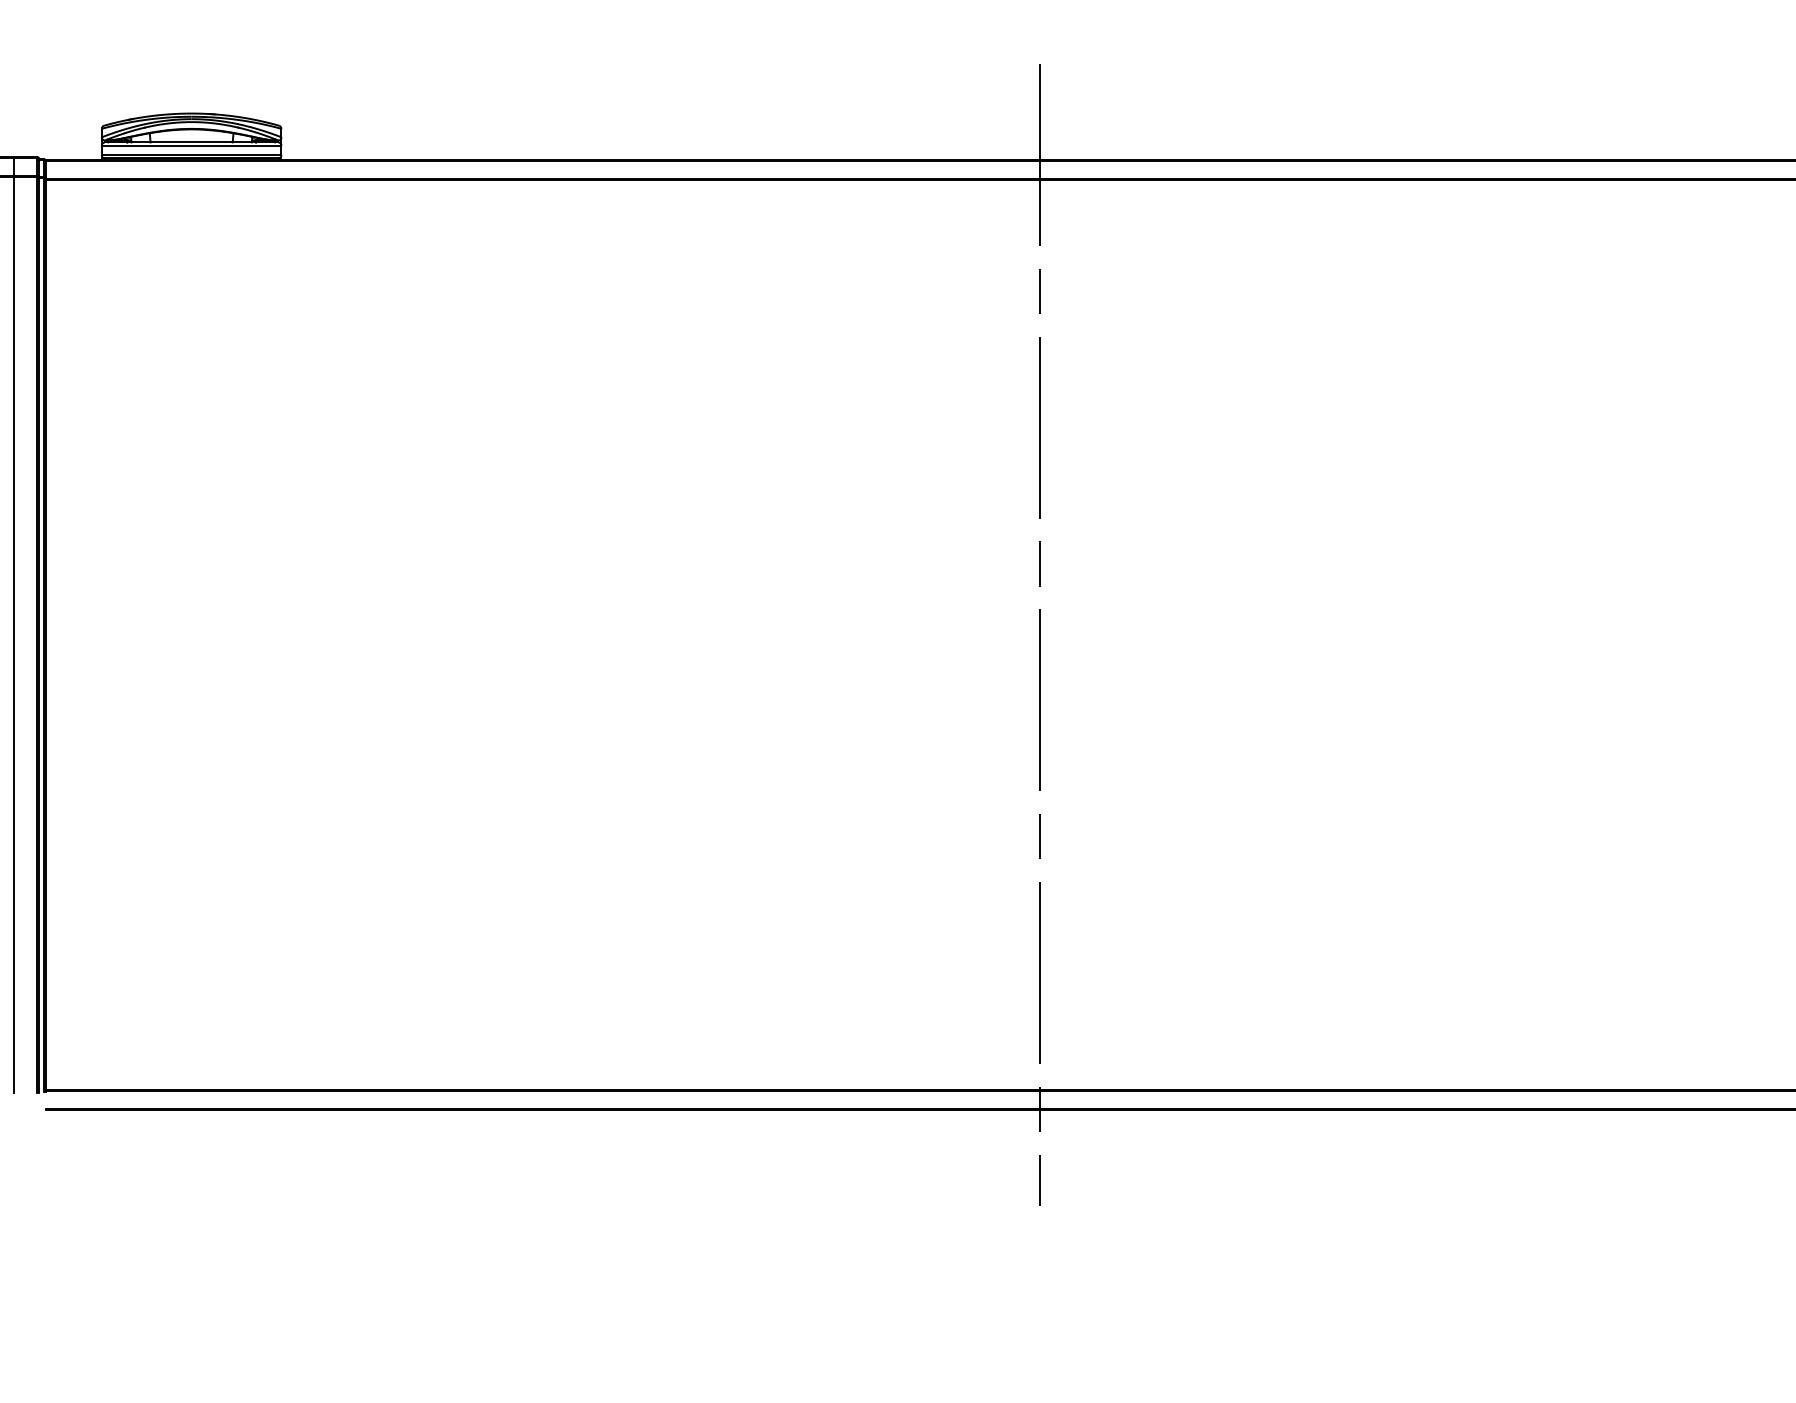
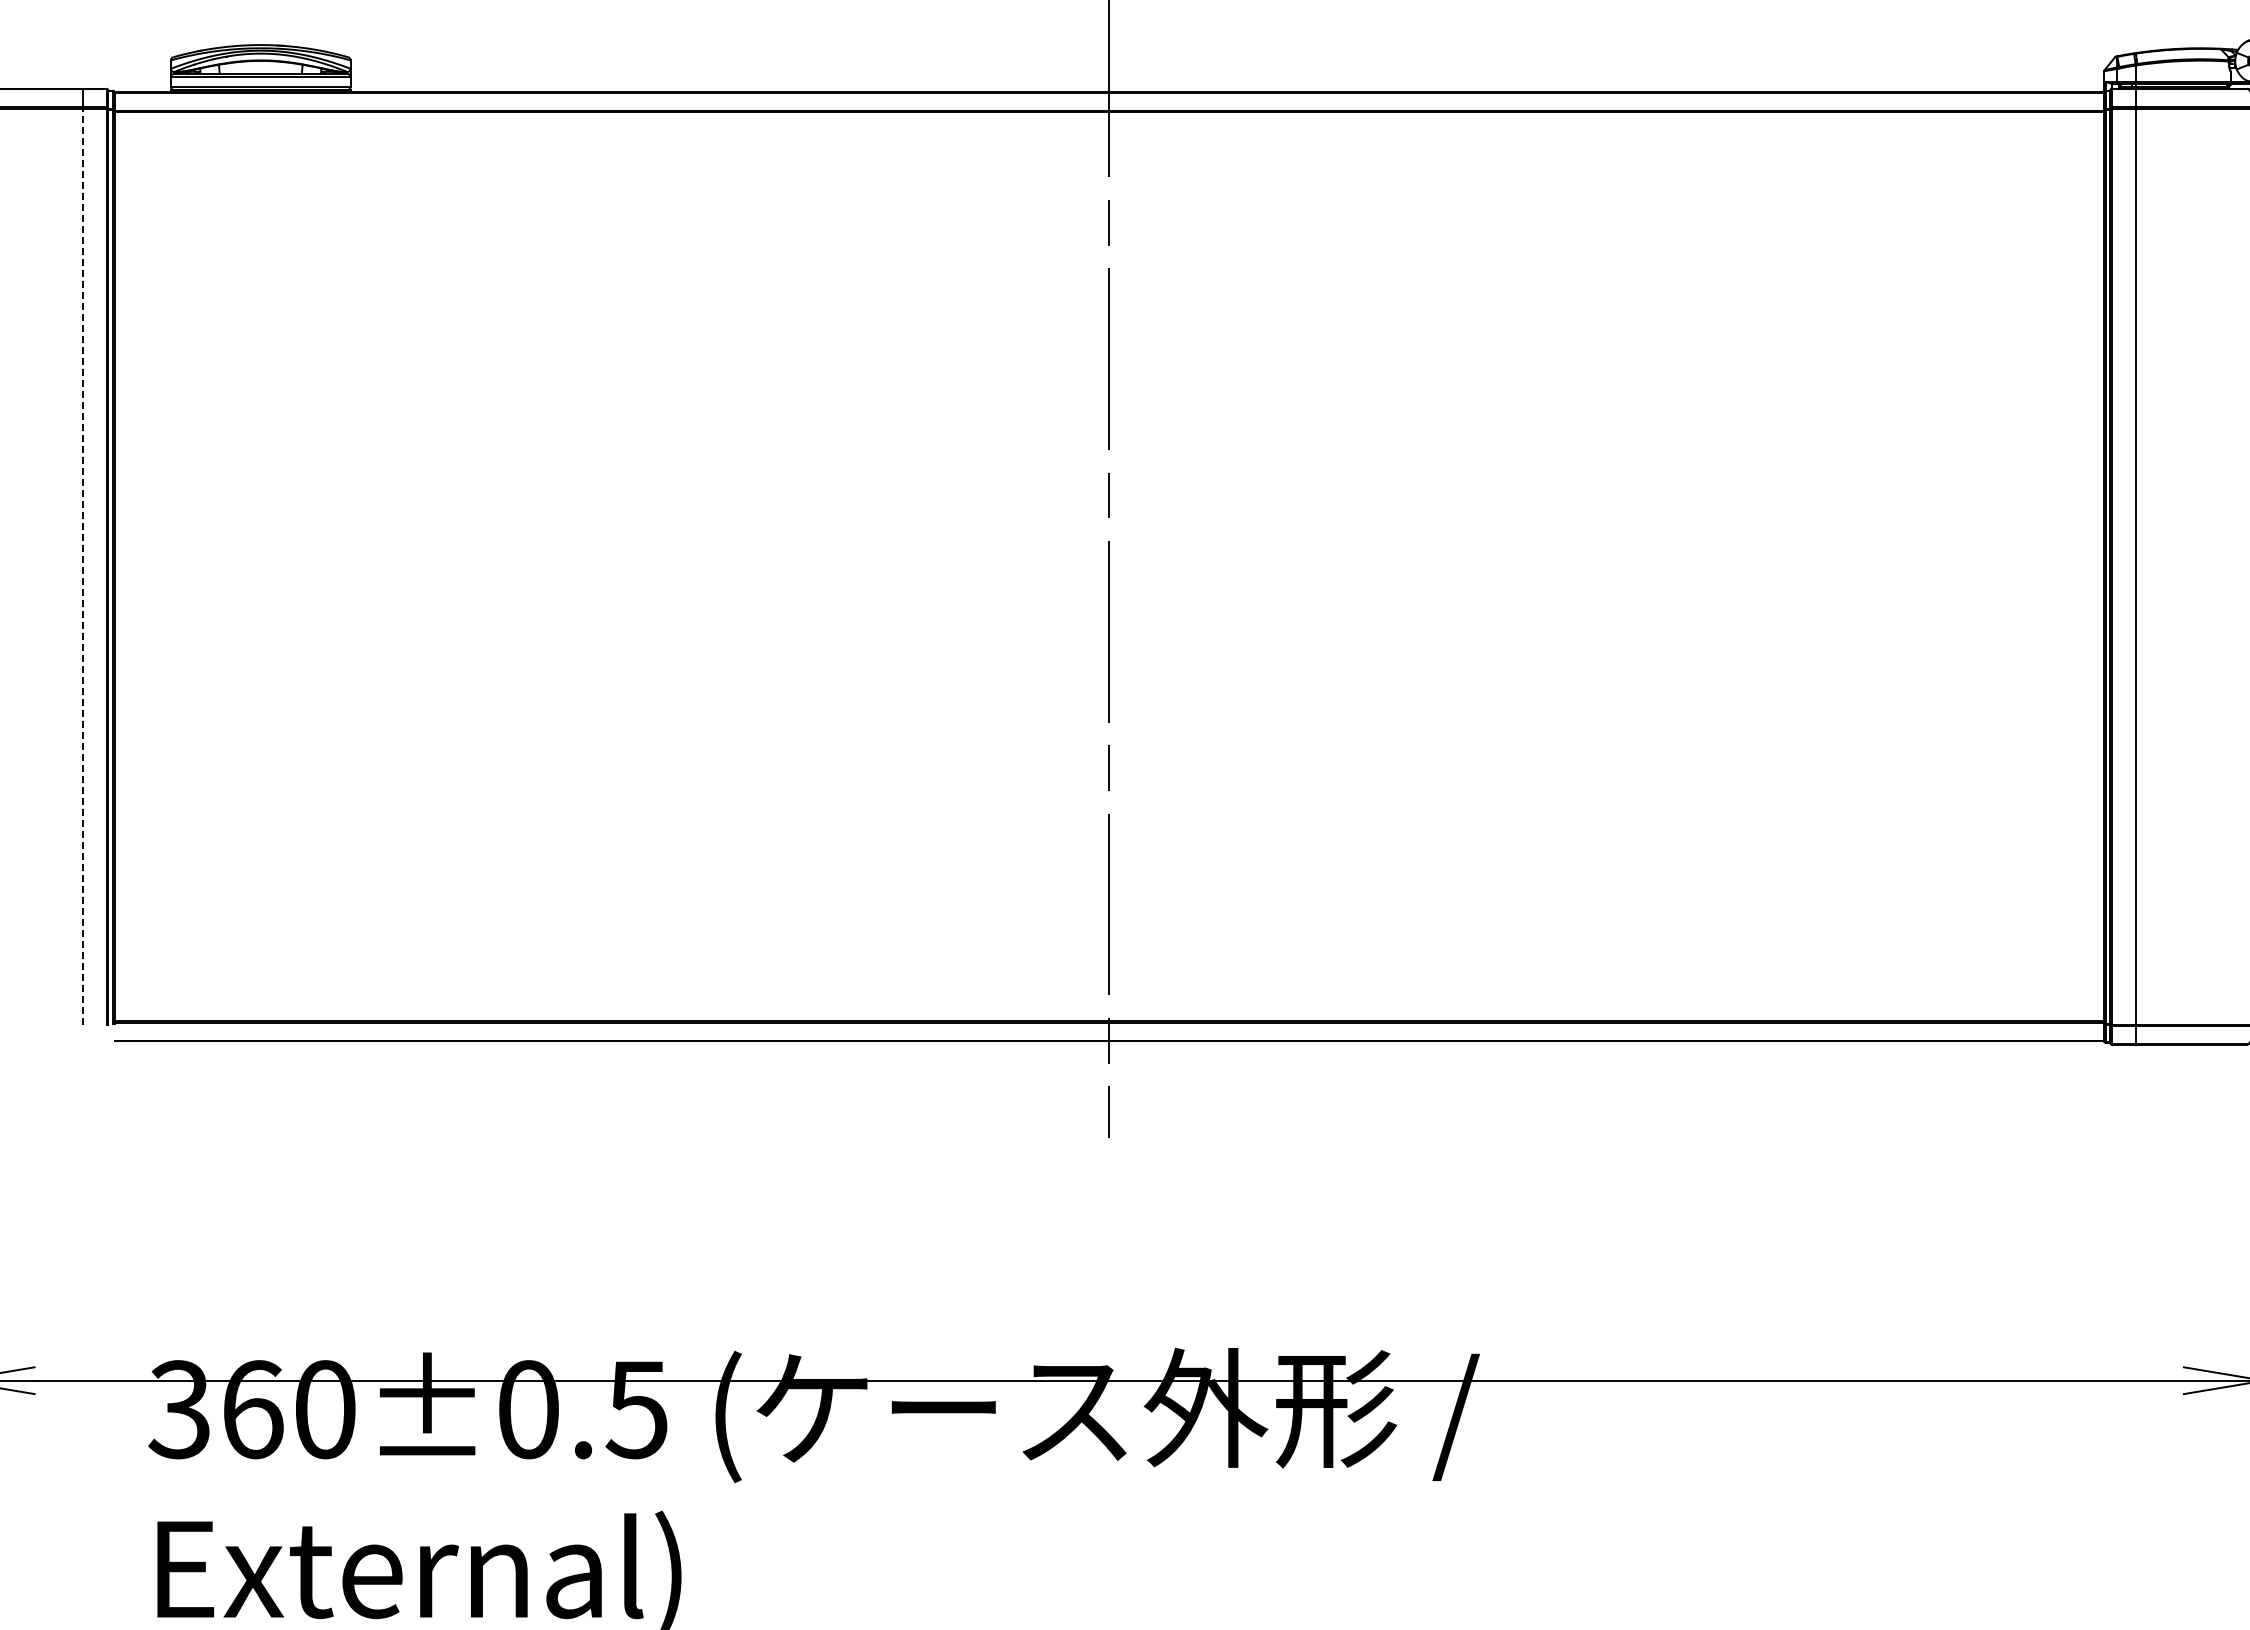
line: (13, 634) -> (82, 566), solid -> dashed

